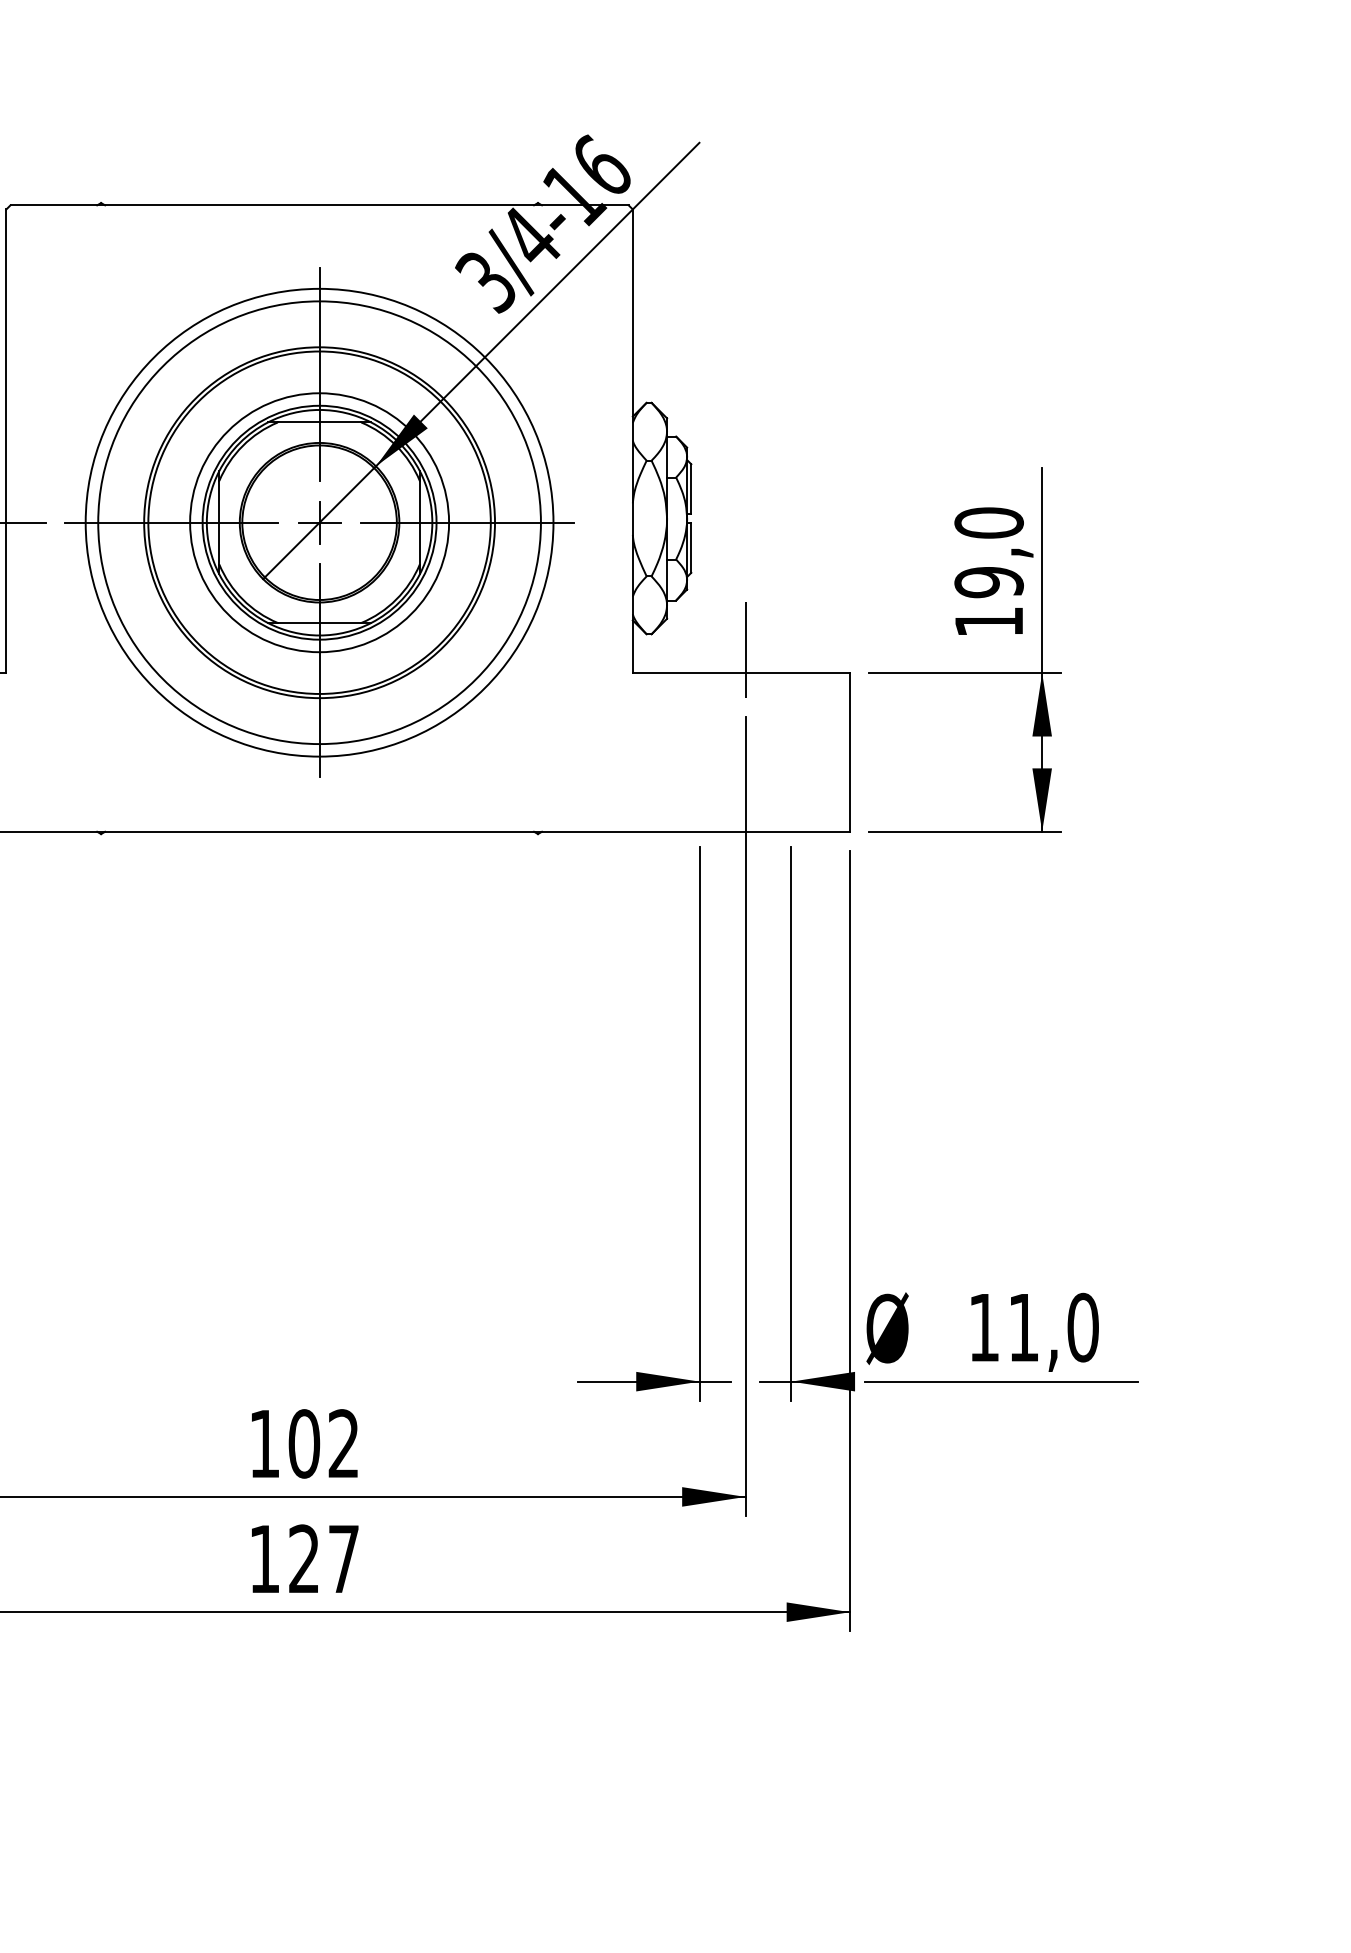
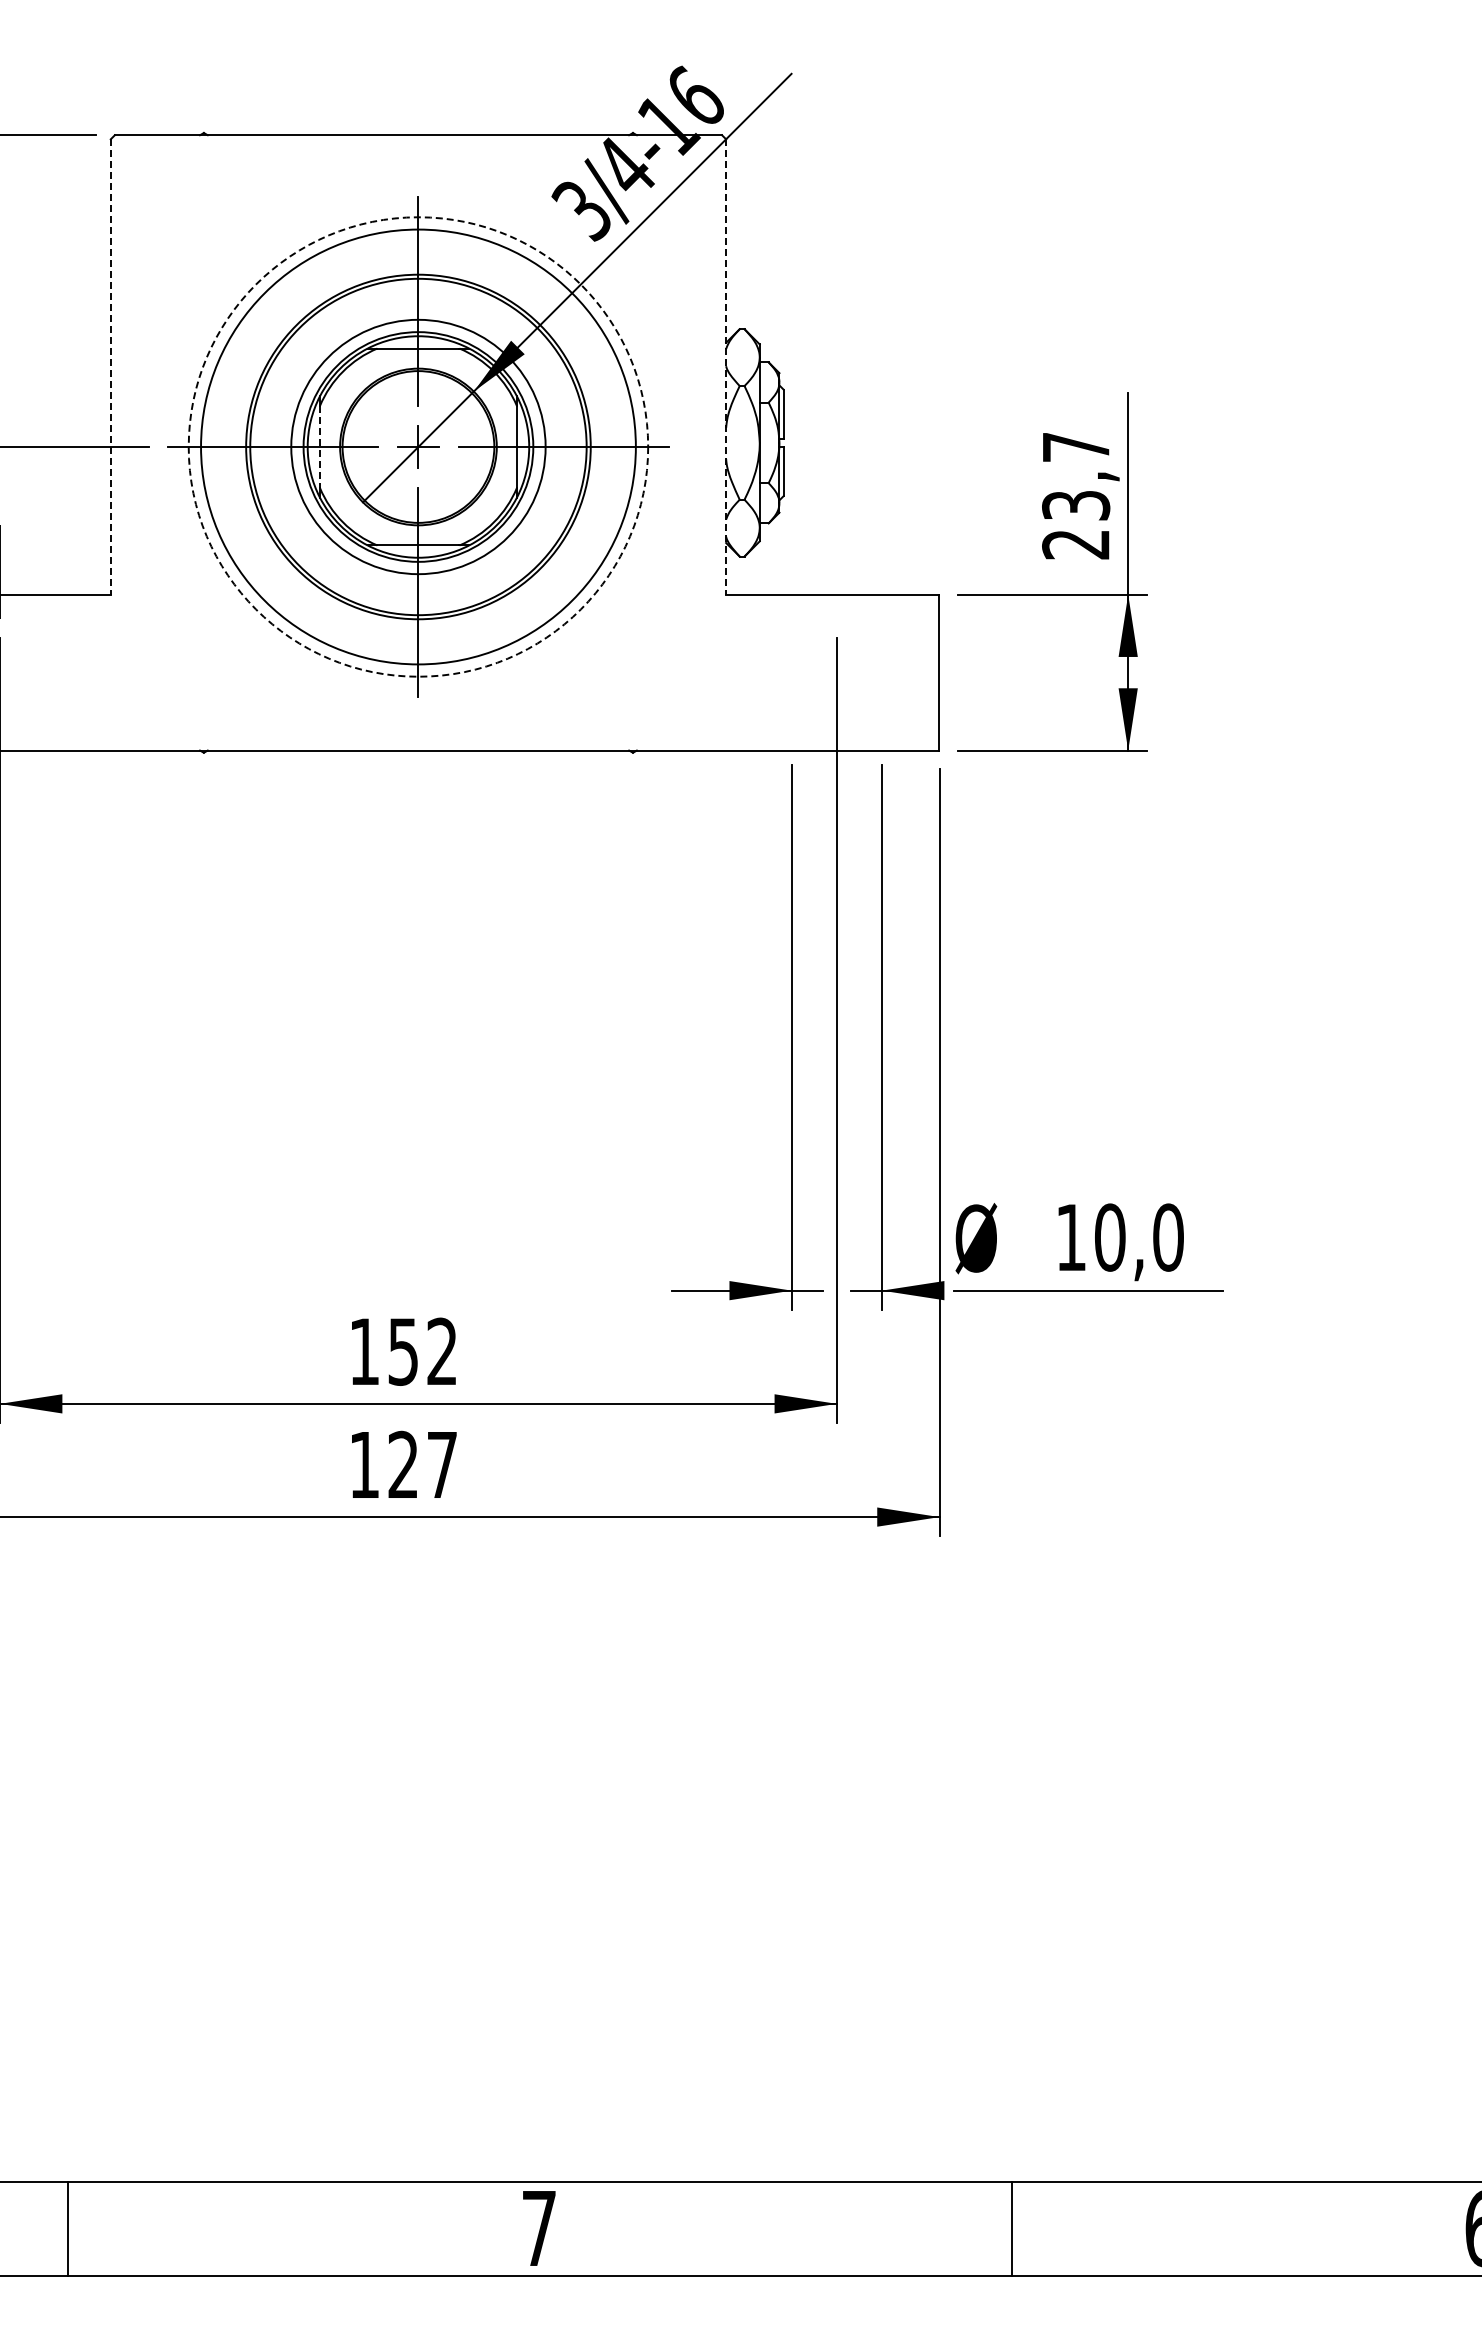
line: (6, 441) -> (110, 367), solid -> dashed
line: (633, 441) -> (726, 367), solid -> dashed
circle: (319, 522) -> (418, 446), solid -> dashed
line: (219, 523) -> (320, 447), solid -> dashed
text: (989, 572) -> (1076, 495), 19,0 -> 23,7
line: (745, 649) -> (836, 571), removed
text: (1024, 1327) -> (1110, 1237), 11,0 -> 10,0
text: (304, 1443) -> (403, 1351), 102 -> 152

